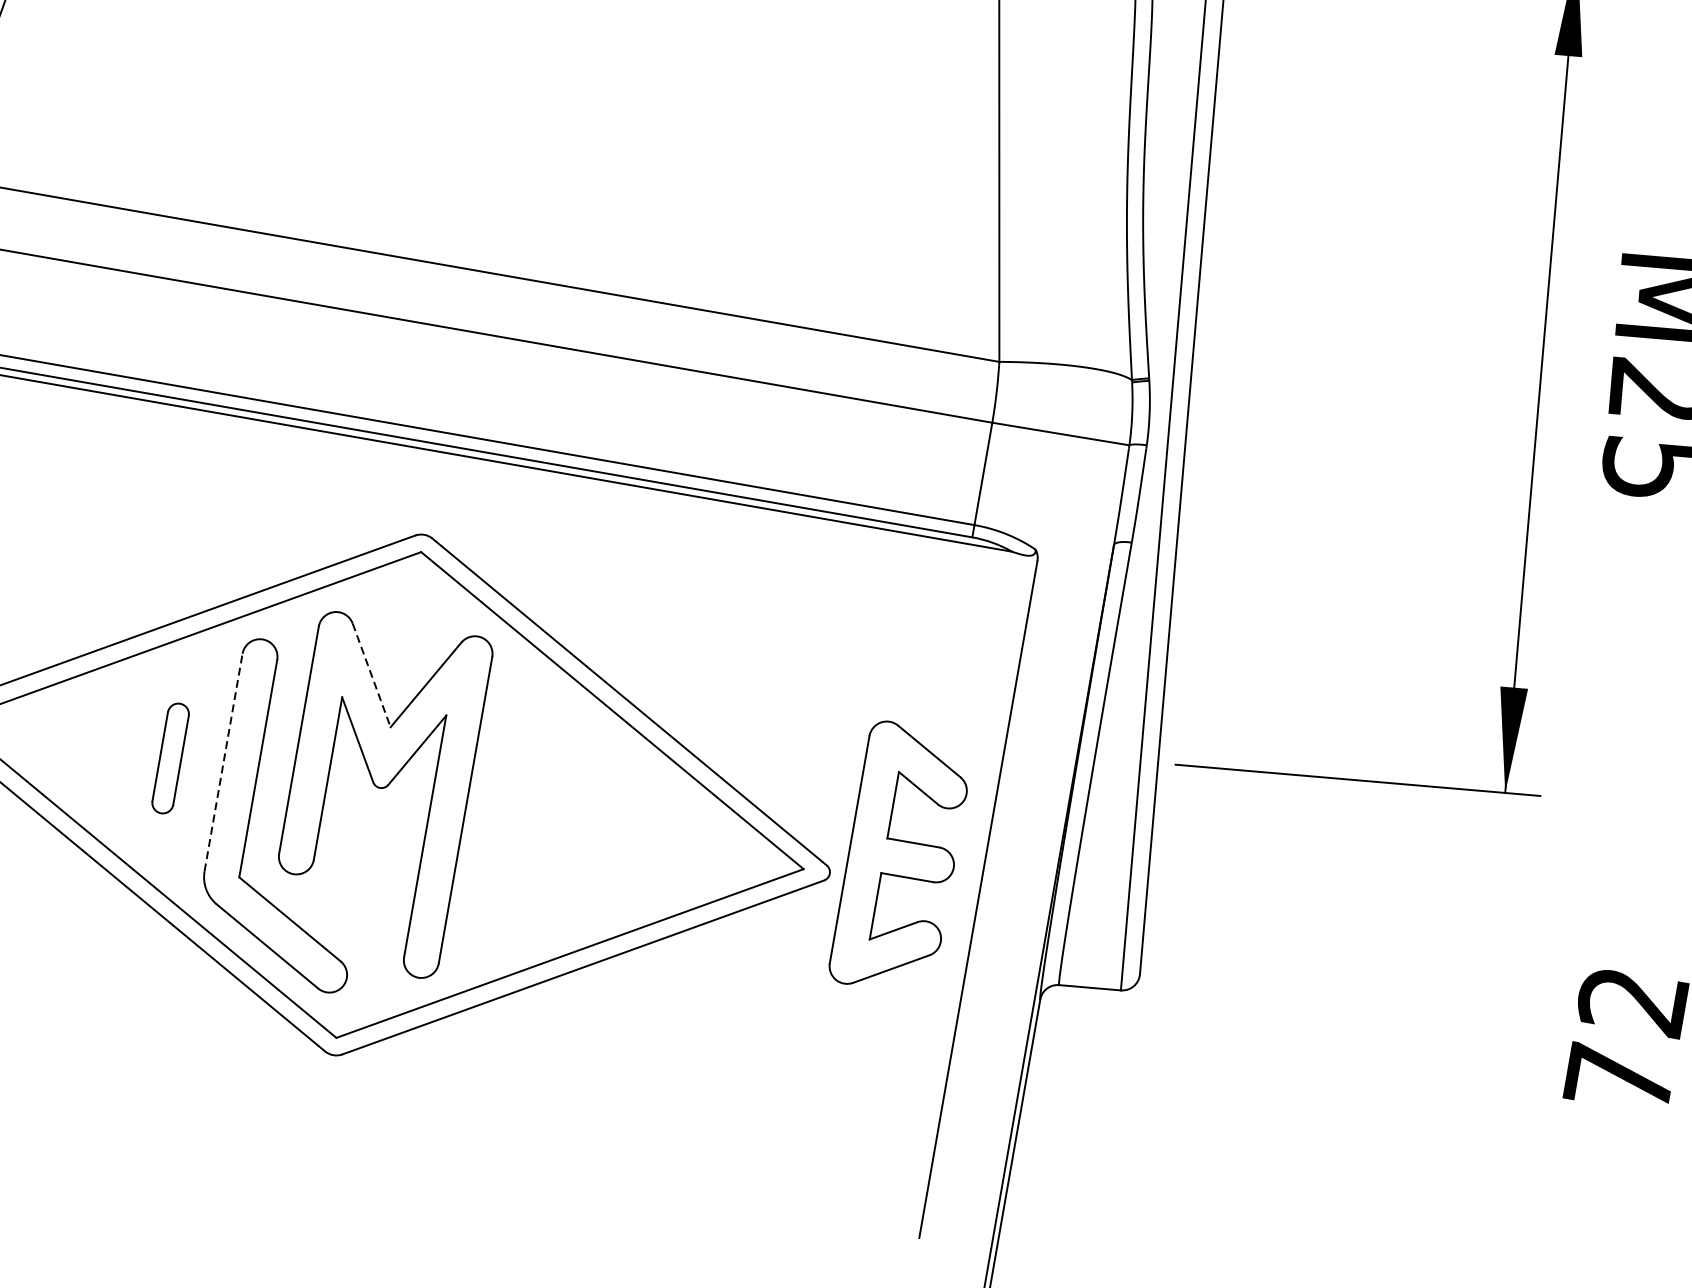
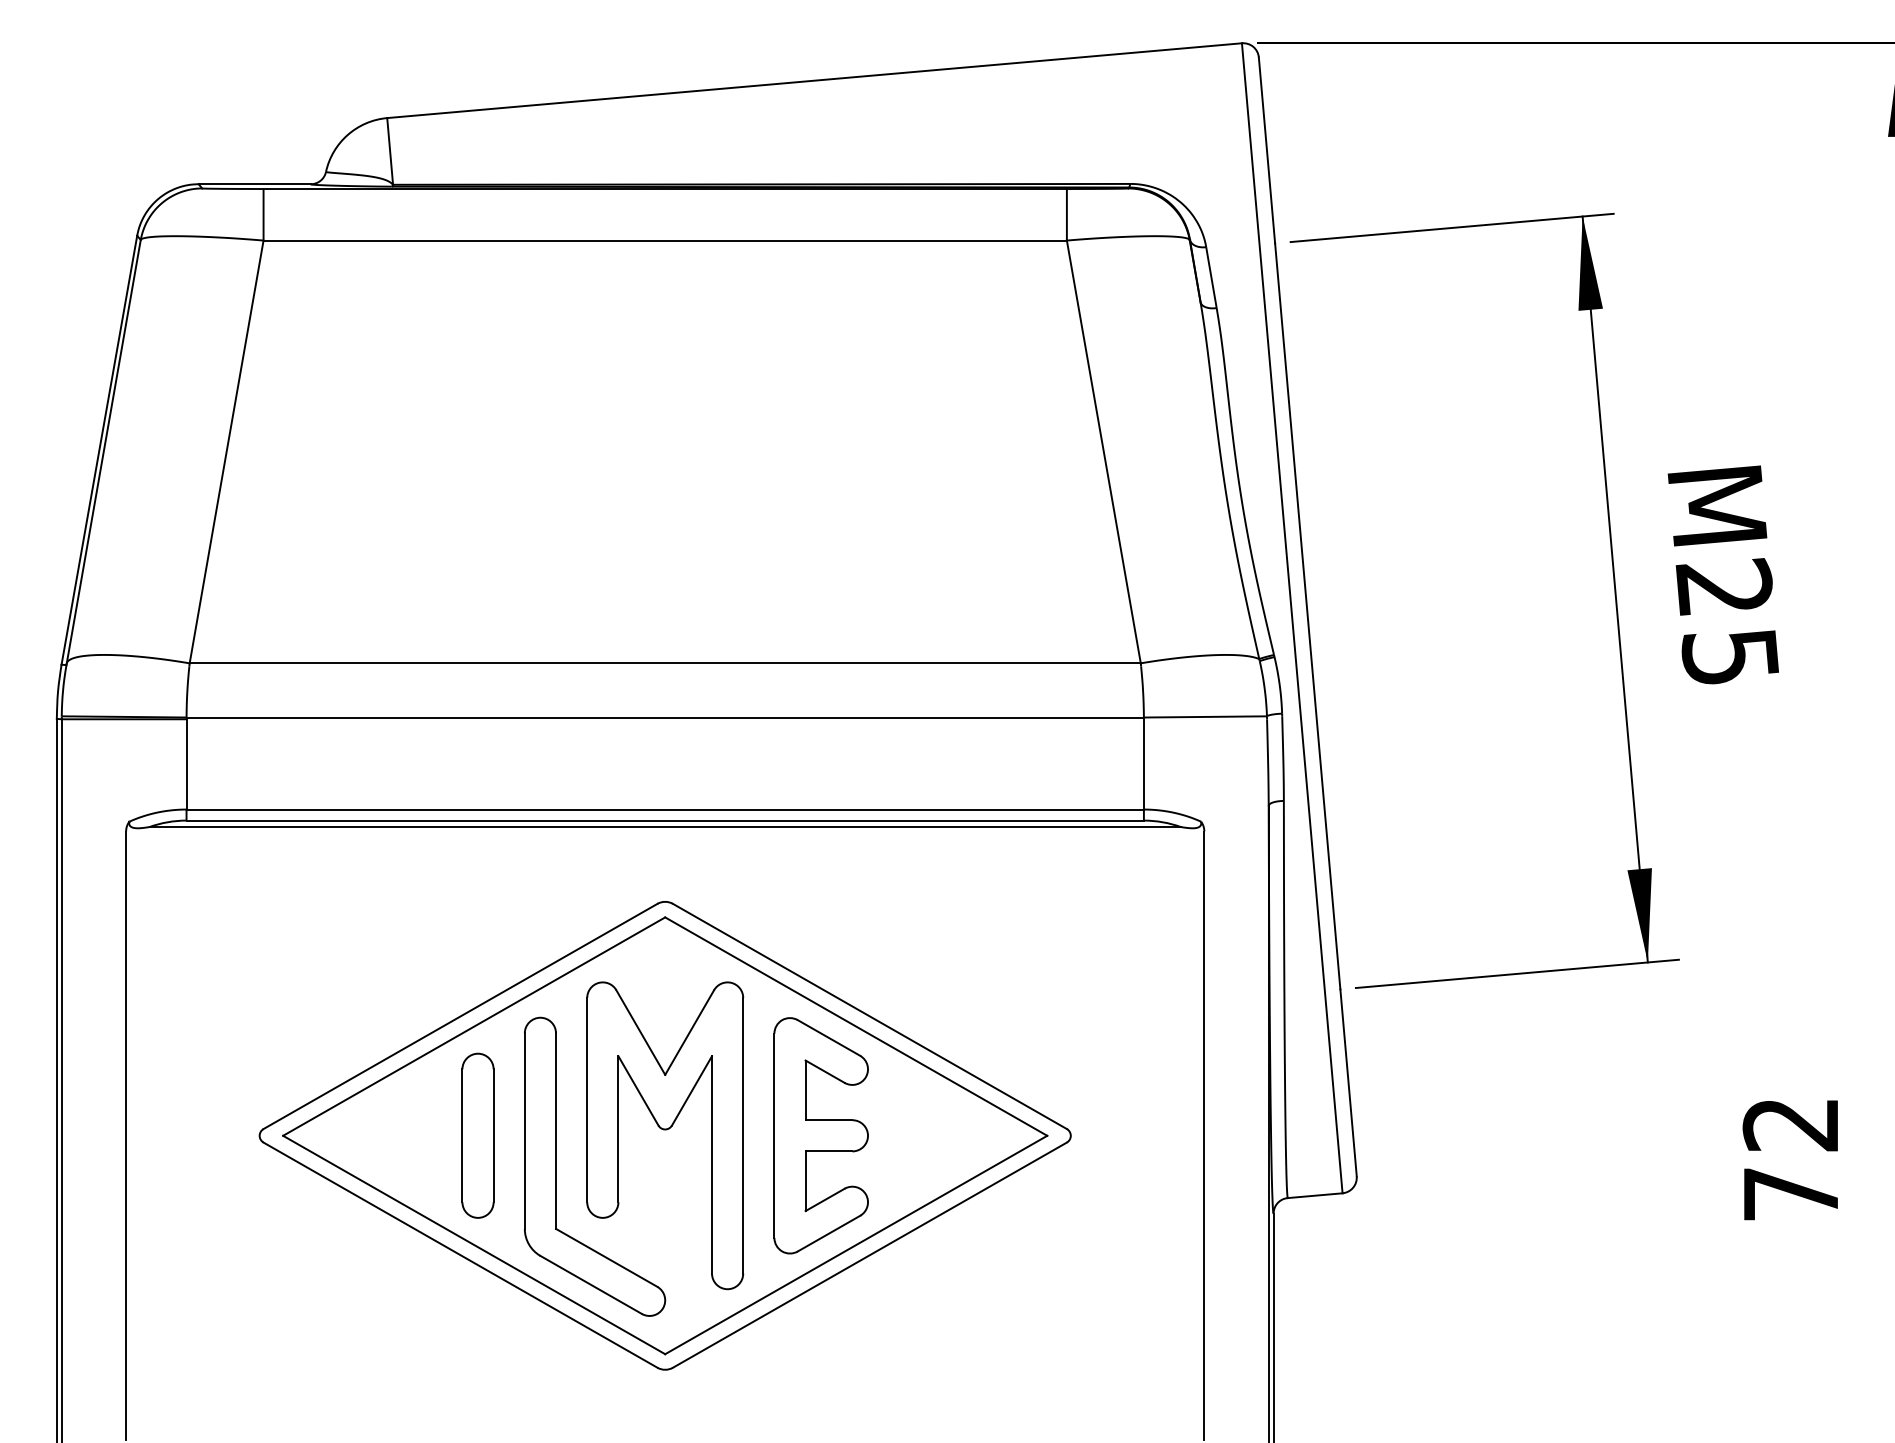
line: (371, 675) -> (640, 1032), dashed -> solid
part: (170, 758) -> (477, 1135), size x1.67
line: (223, 762) -> (524, 1131), dashed -> solid
part: (900, 858) -> (820, 1135), moved

